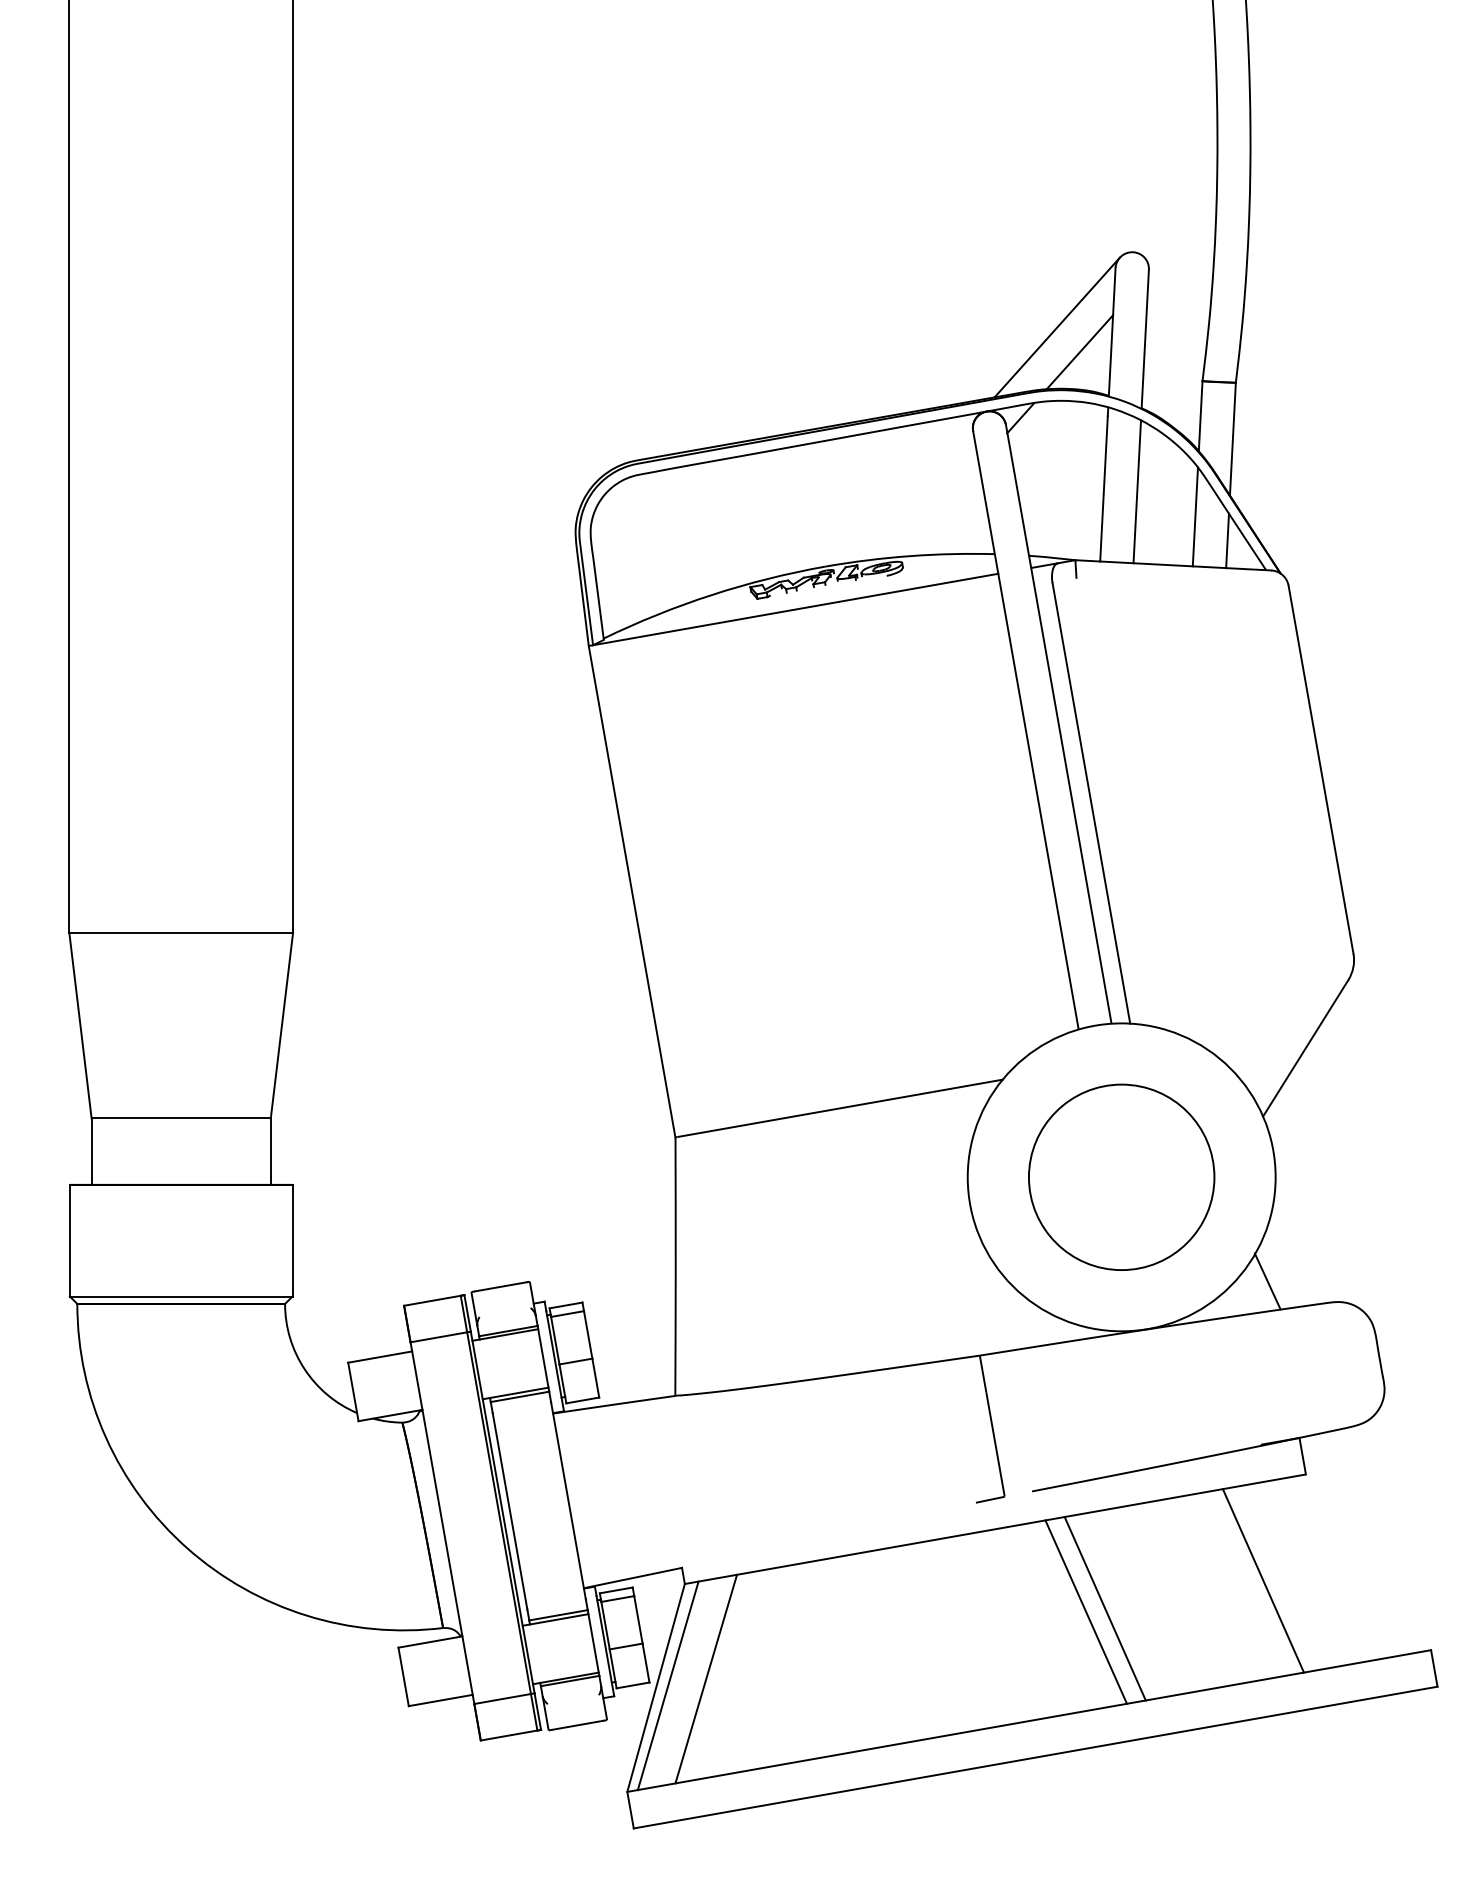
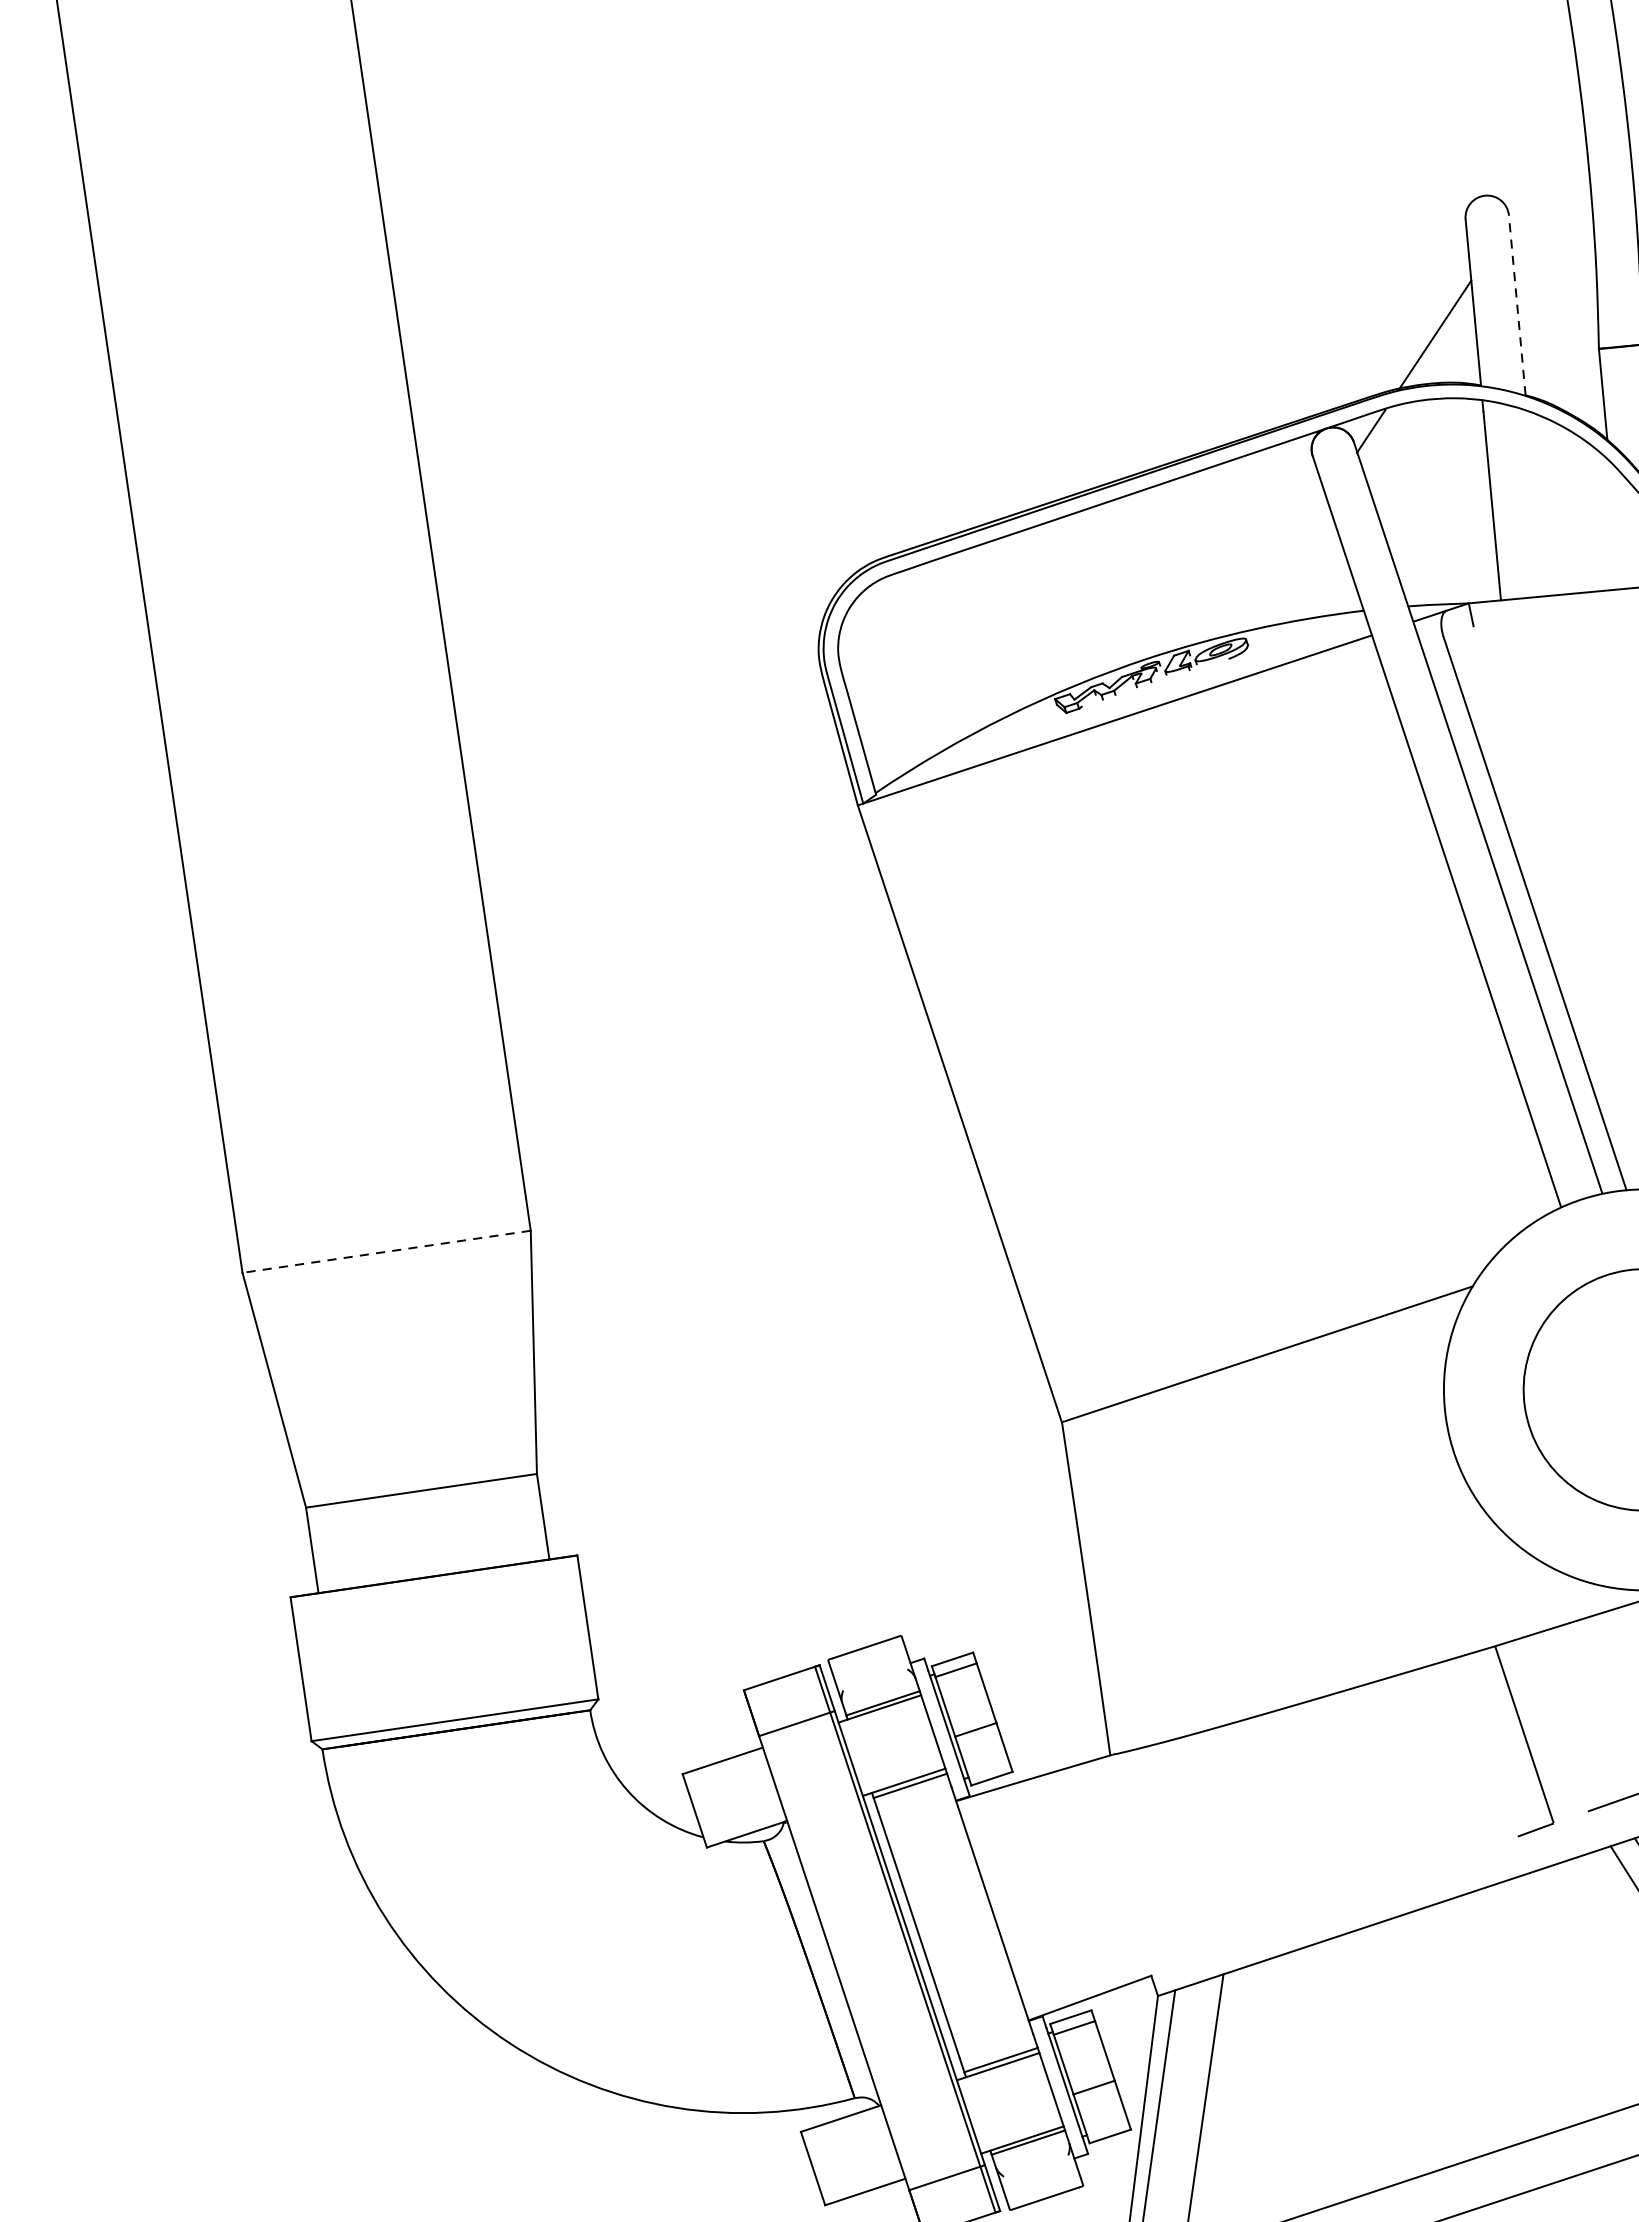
line: (1056, 327) -> (1400, 307), removed
line: (1145, 338) -> (1517, 304), solid -> dashed
line: (1137, 491) -> (1535, 503), removed
line: (1194, 516) -> (1614, 524), removed
line: (181, 932) -> (386, 1251), solid -> dashed

